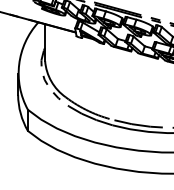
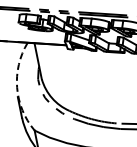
arc: (19, 64) -> (17, 87), solid -> dashed

